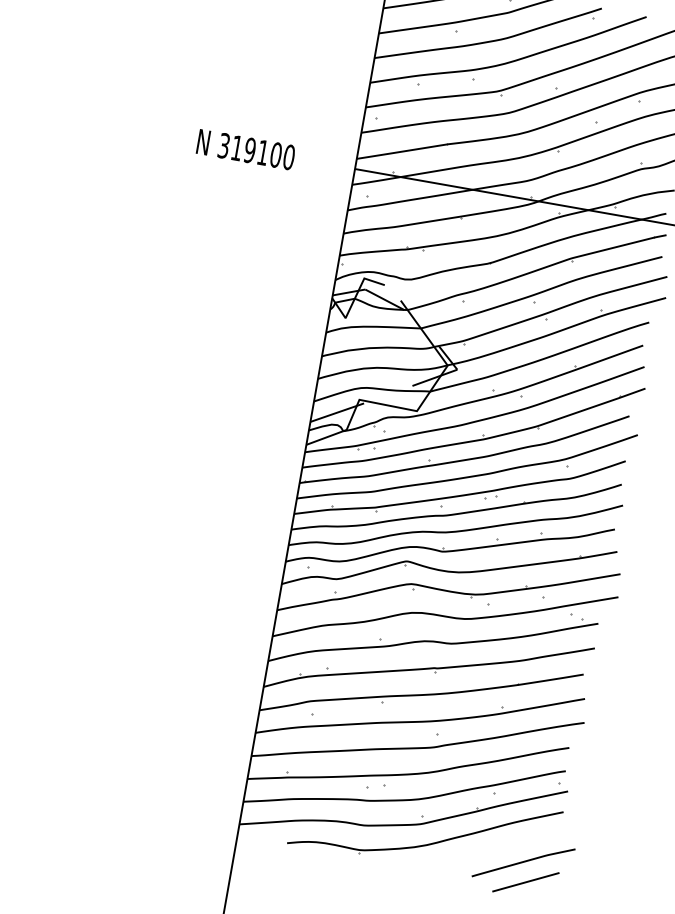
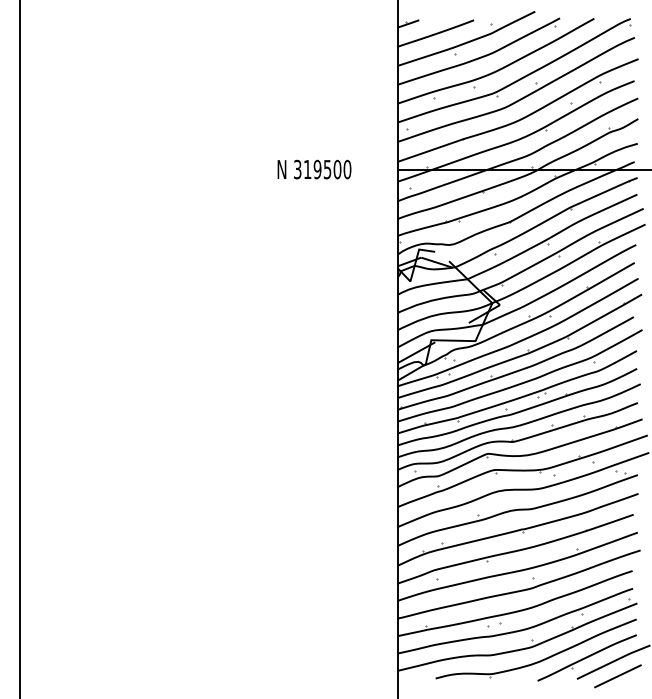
text: (263, 152) -> (327, 169), 319100 -> 319500
part: (489, 850) -> (586, 657), added

